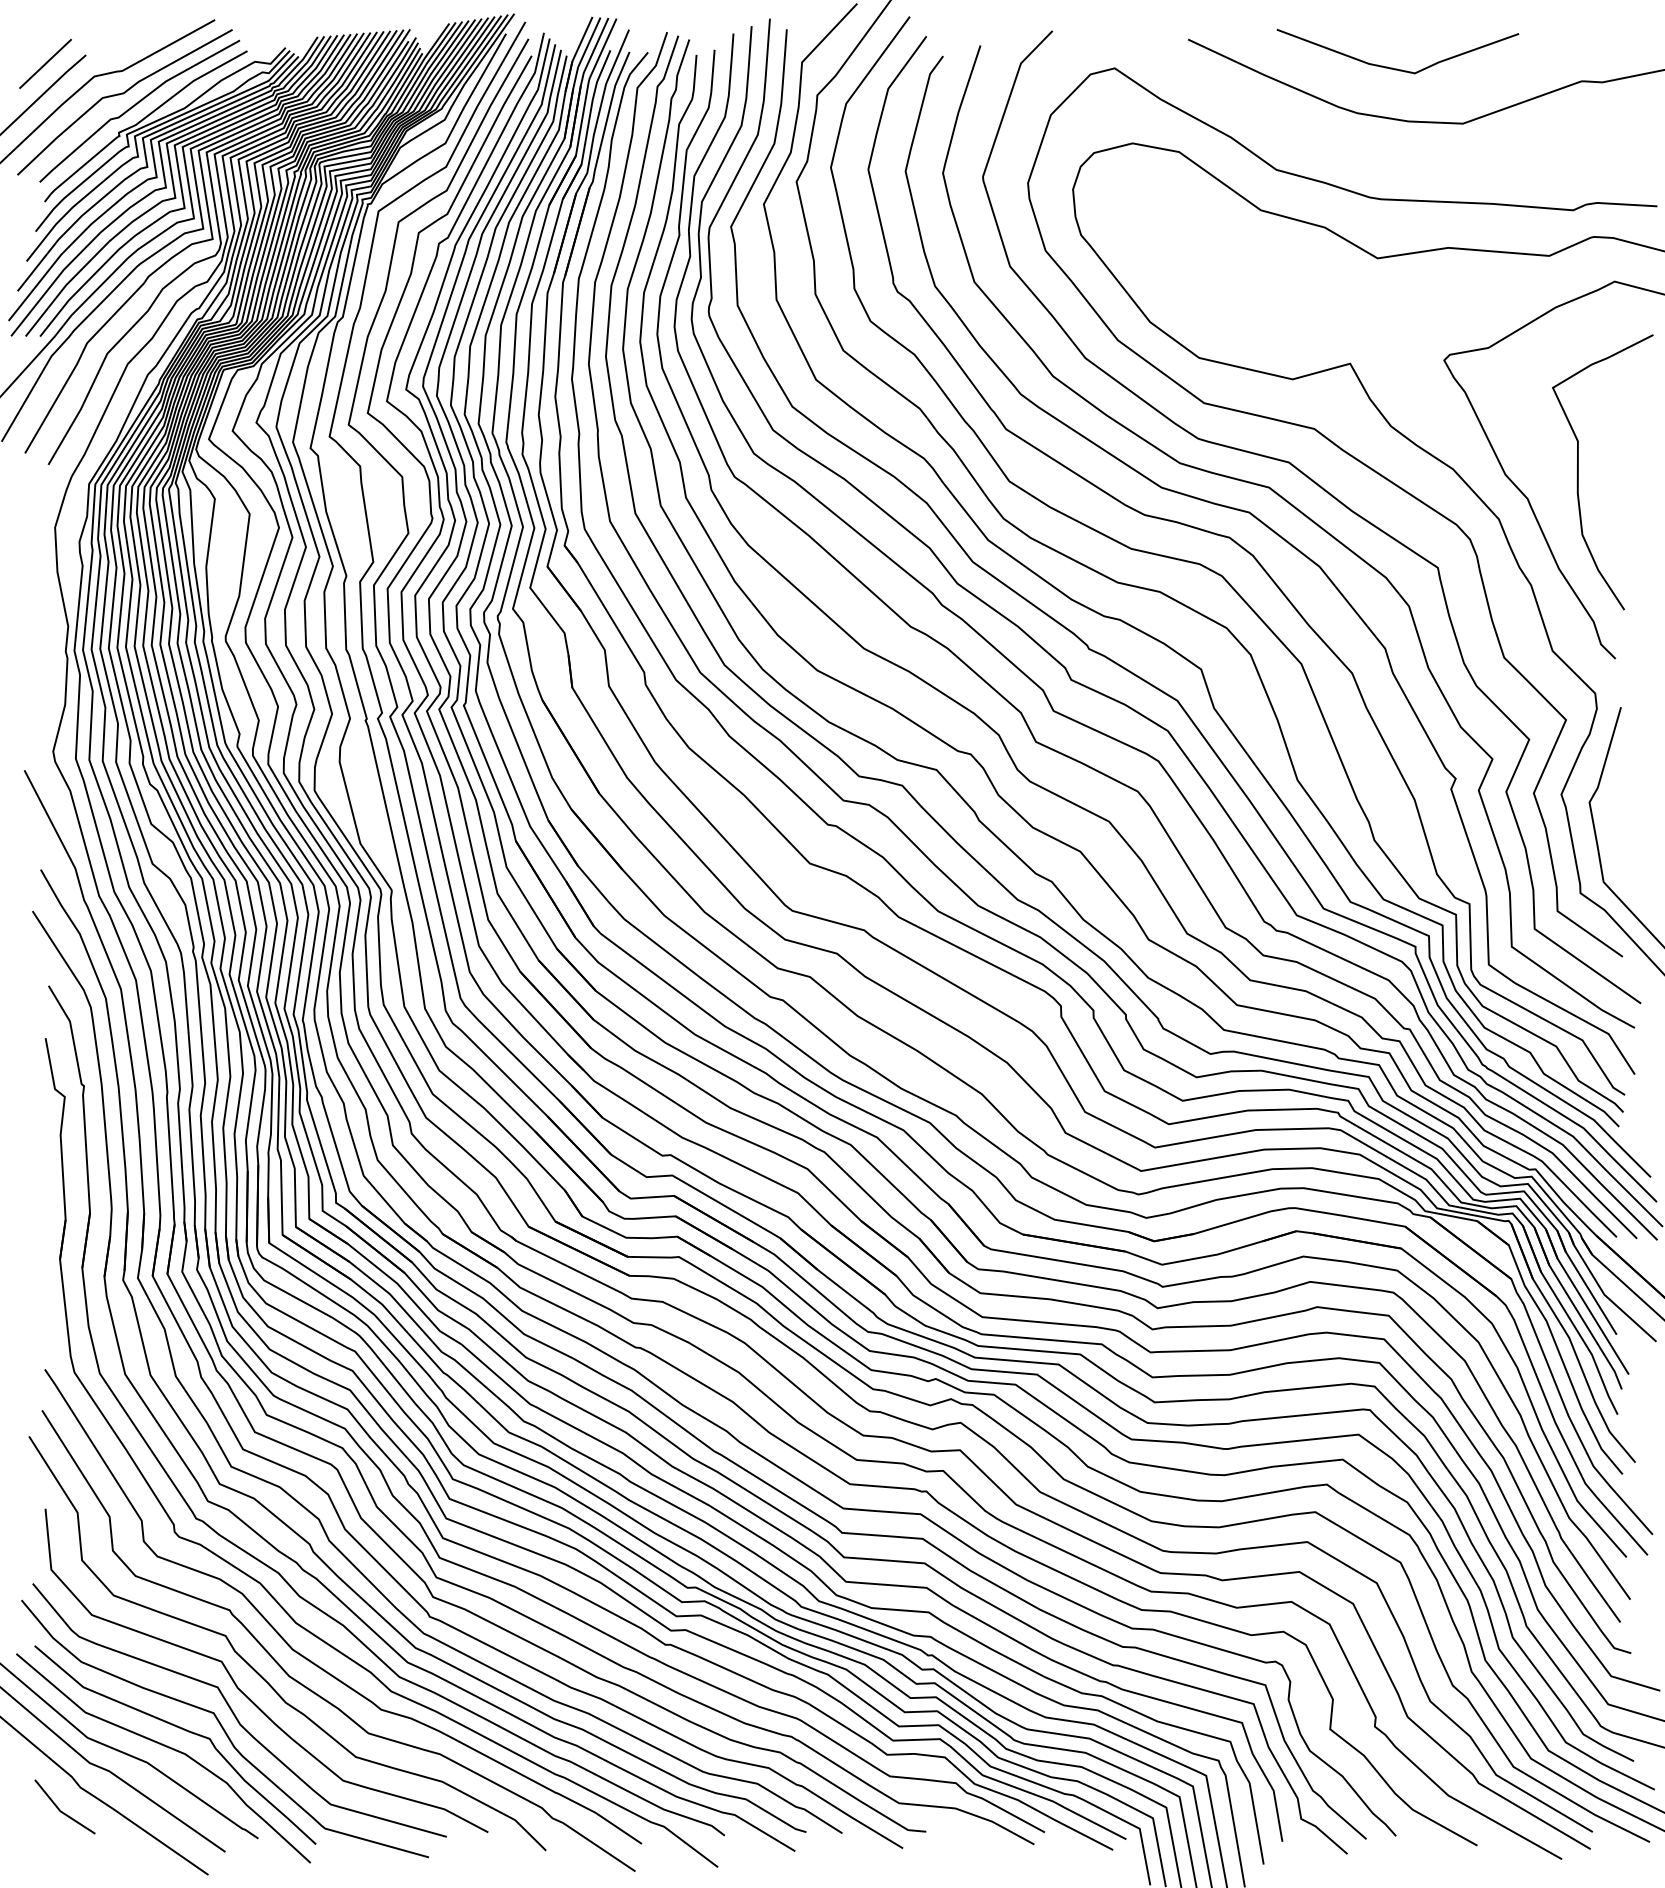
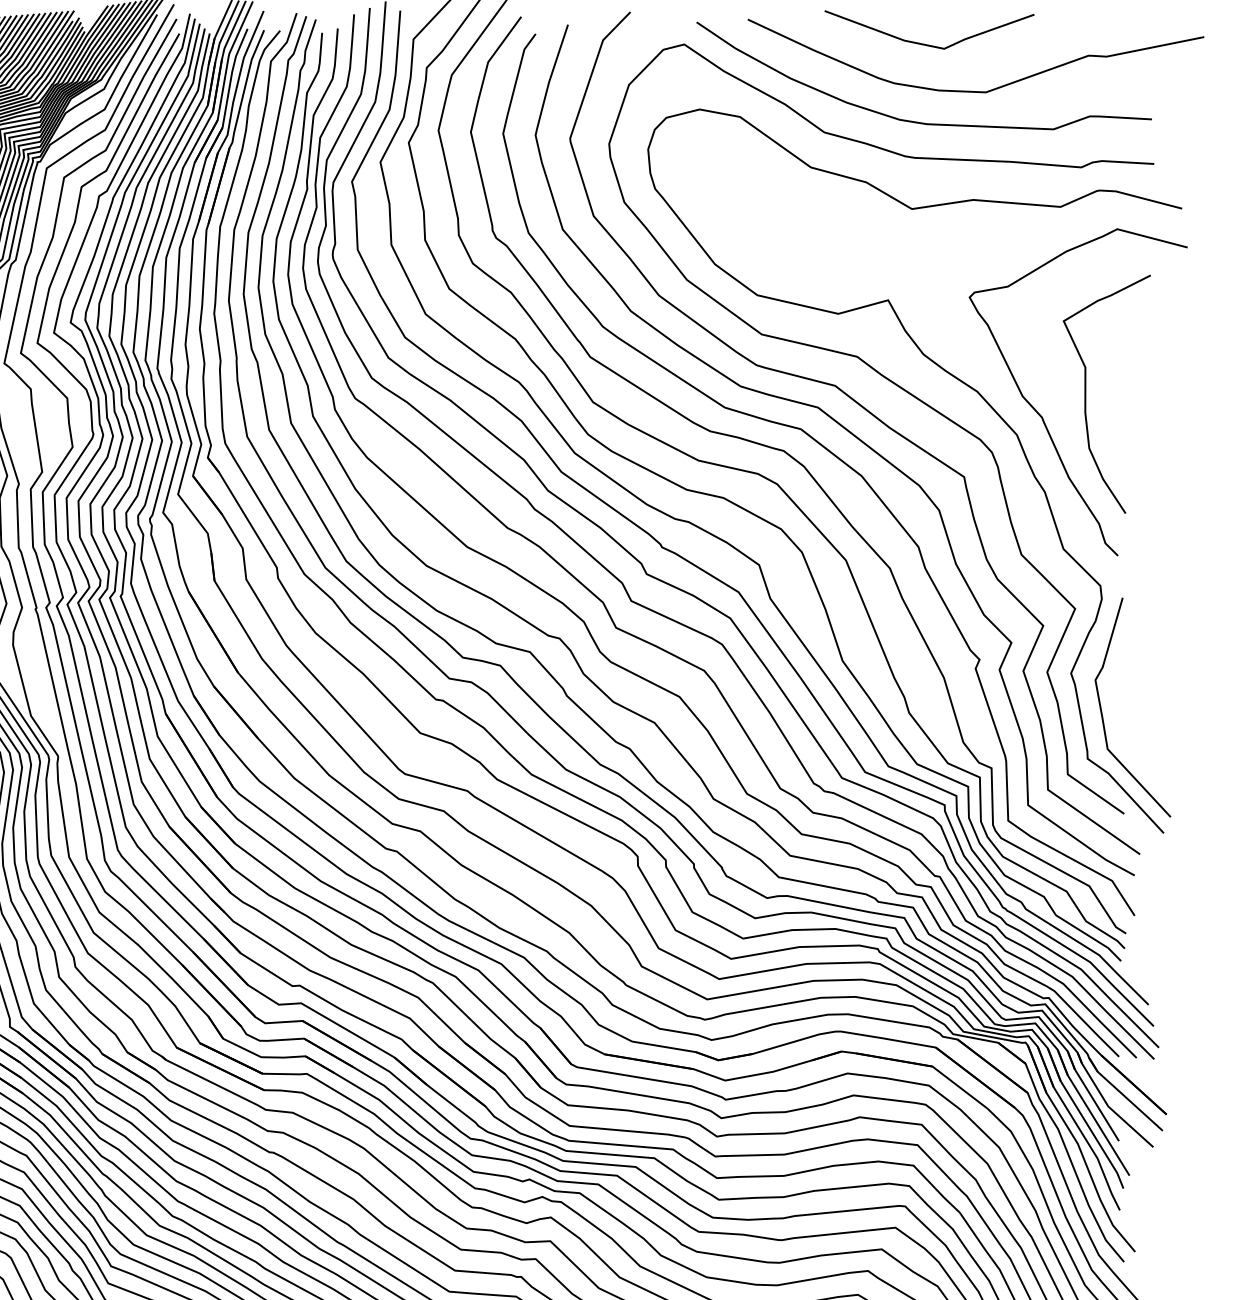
curve: (1384, 157) -> (917, 121), added

